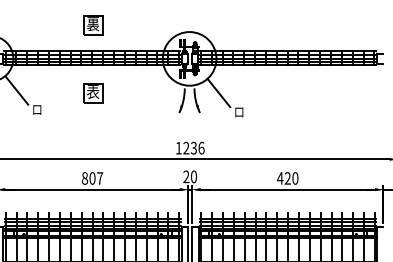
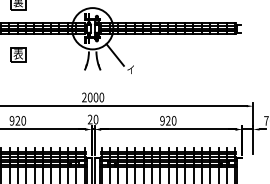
text: (238, 111) -> (130, 69), ロ -> イ
text: (189, 147) -> (92, 96), 1236 -> 2000
text: (92, 178) -> (17, 120), 807 -> 920
text: (279, 178) -> (161, 120), 420 -> 920

